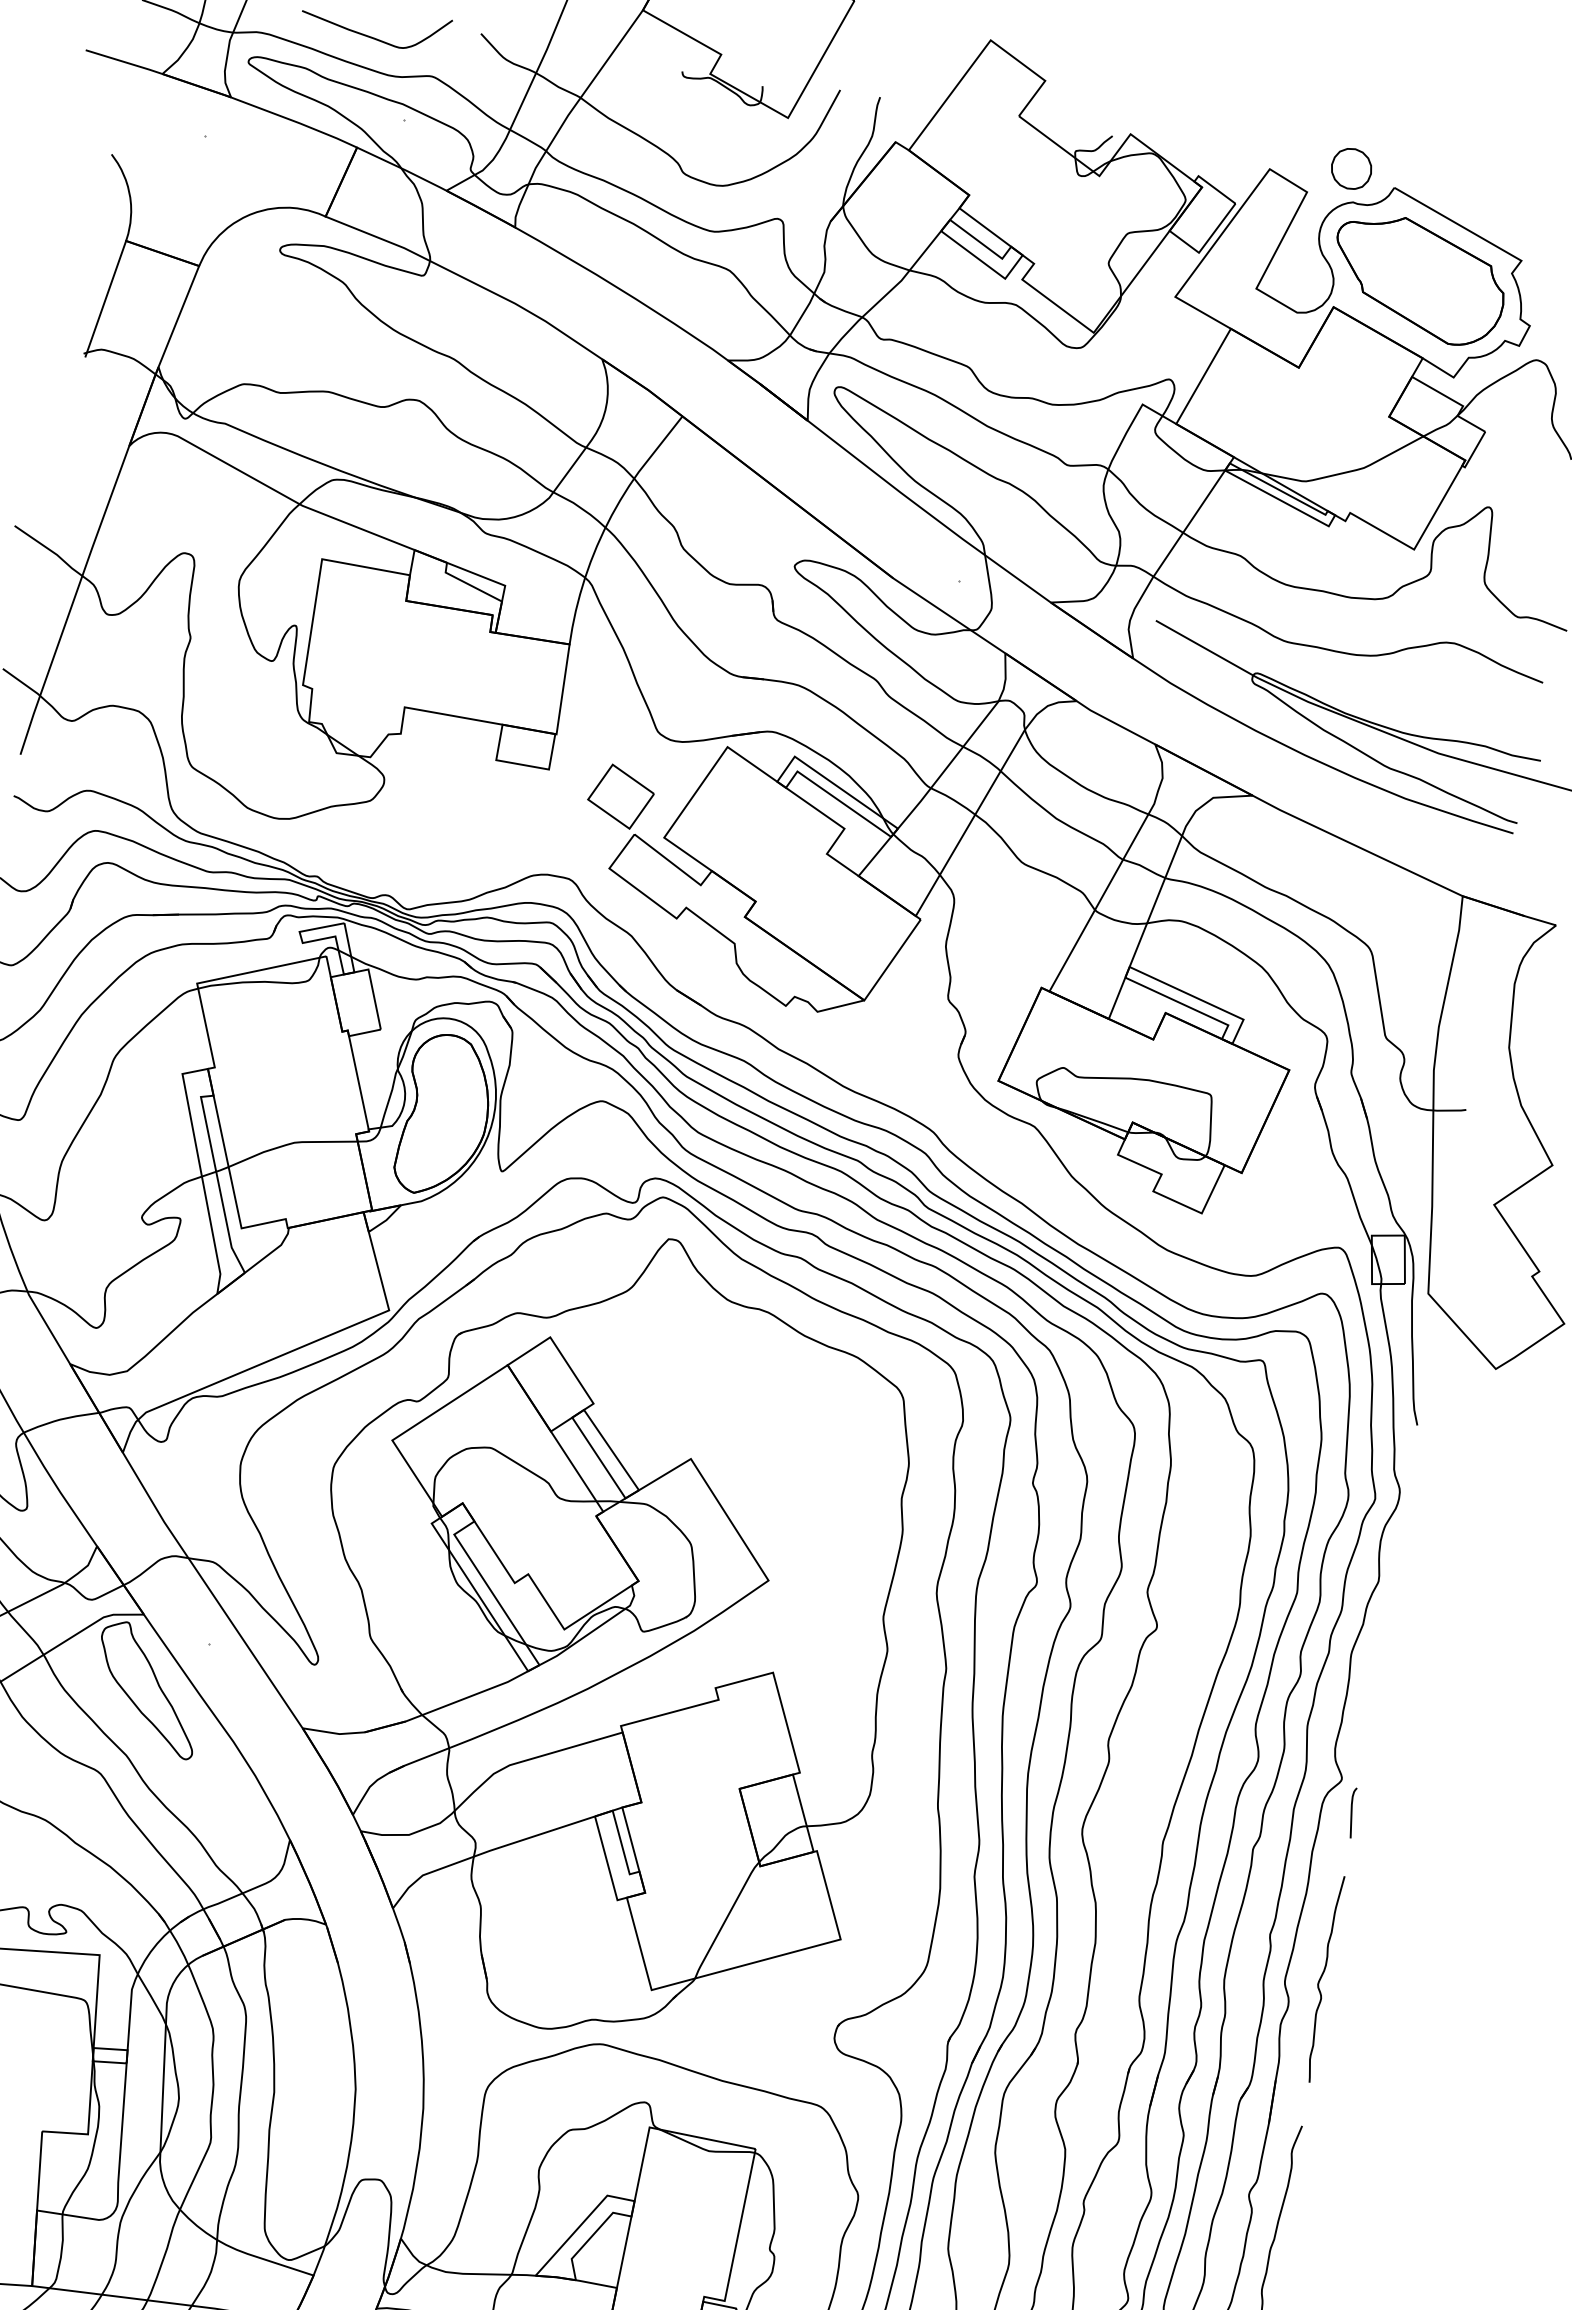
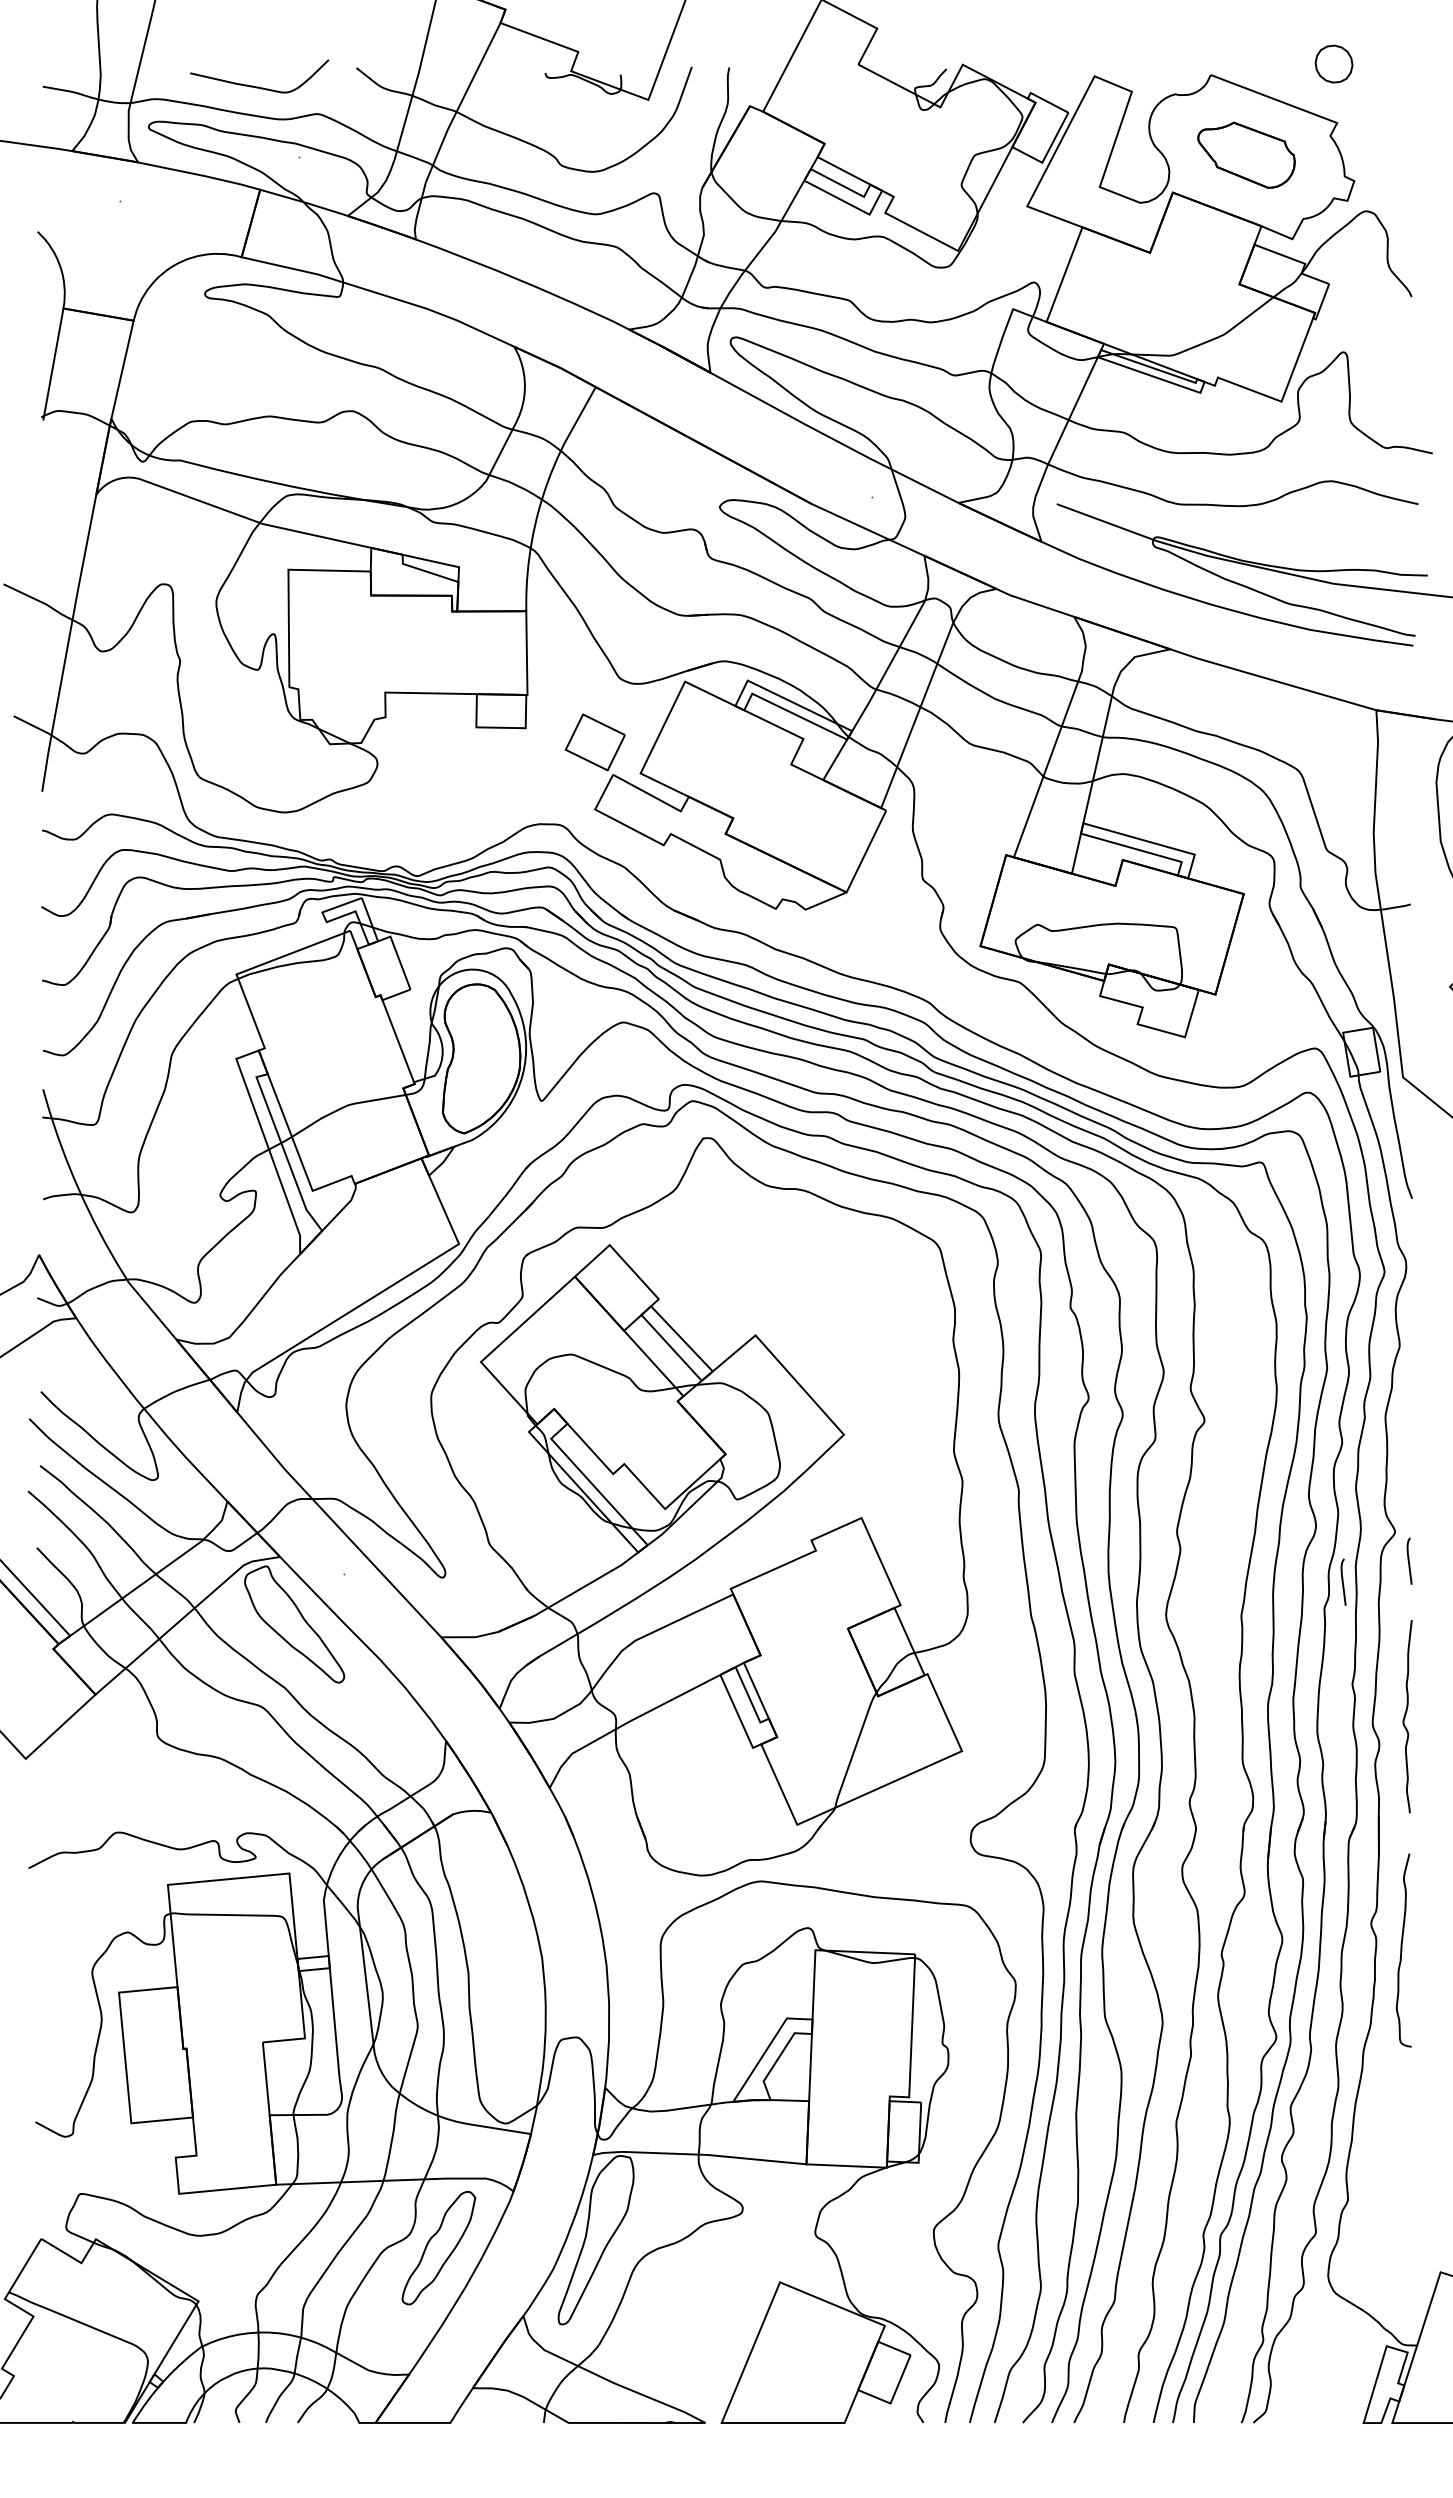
part: (1351, 168) -> (1333, 63), moved
part: (1418, 280) -> (1246, 155), size x0.6
curve: (1278, 1823) -> (1343, 1581), added

